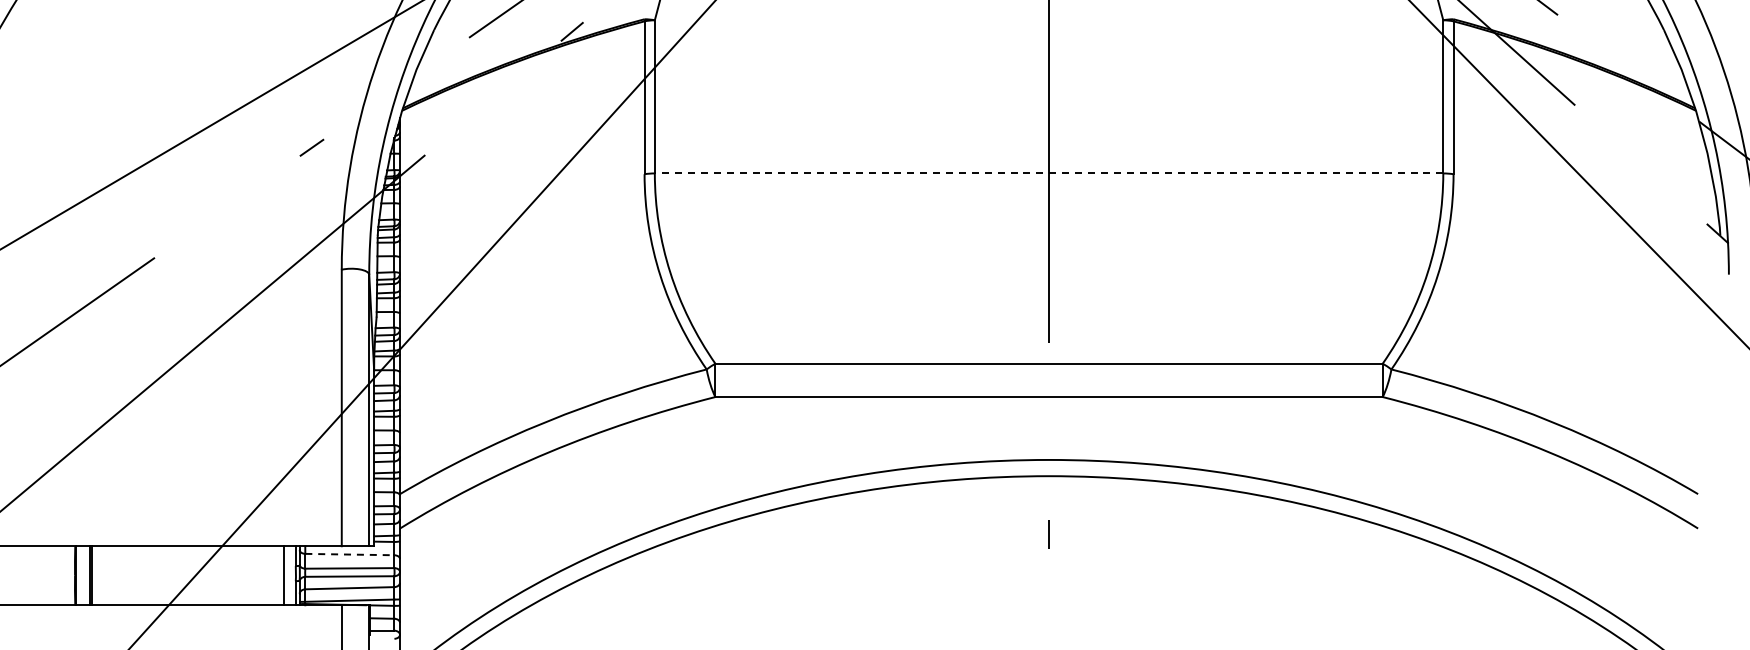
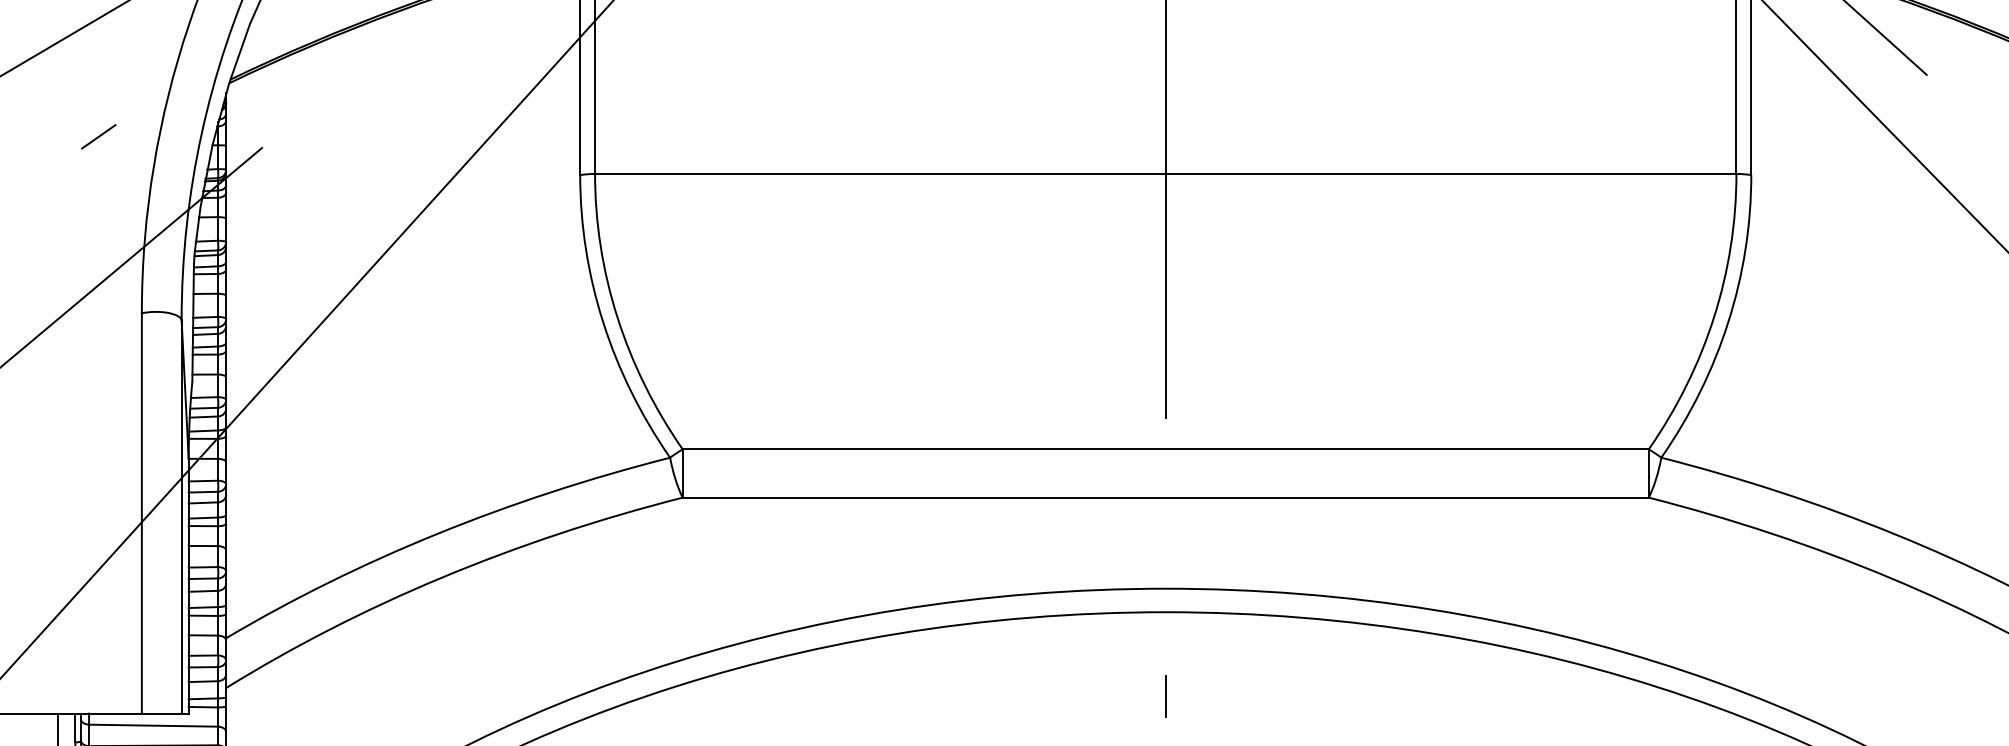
line: (1048, 173) -> (1164, 174), dashed -> solid
line: (349, 554) -> (153, 725), dashed -> solid

